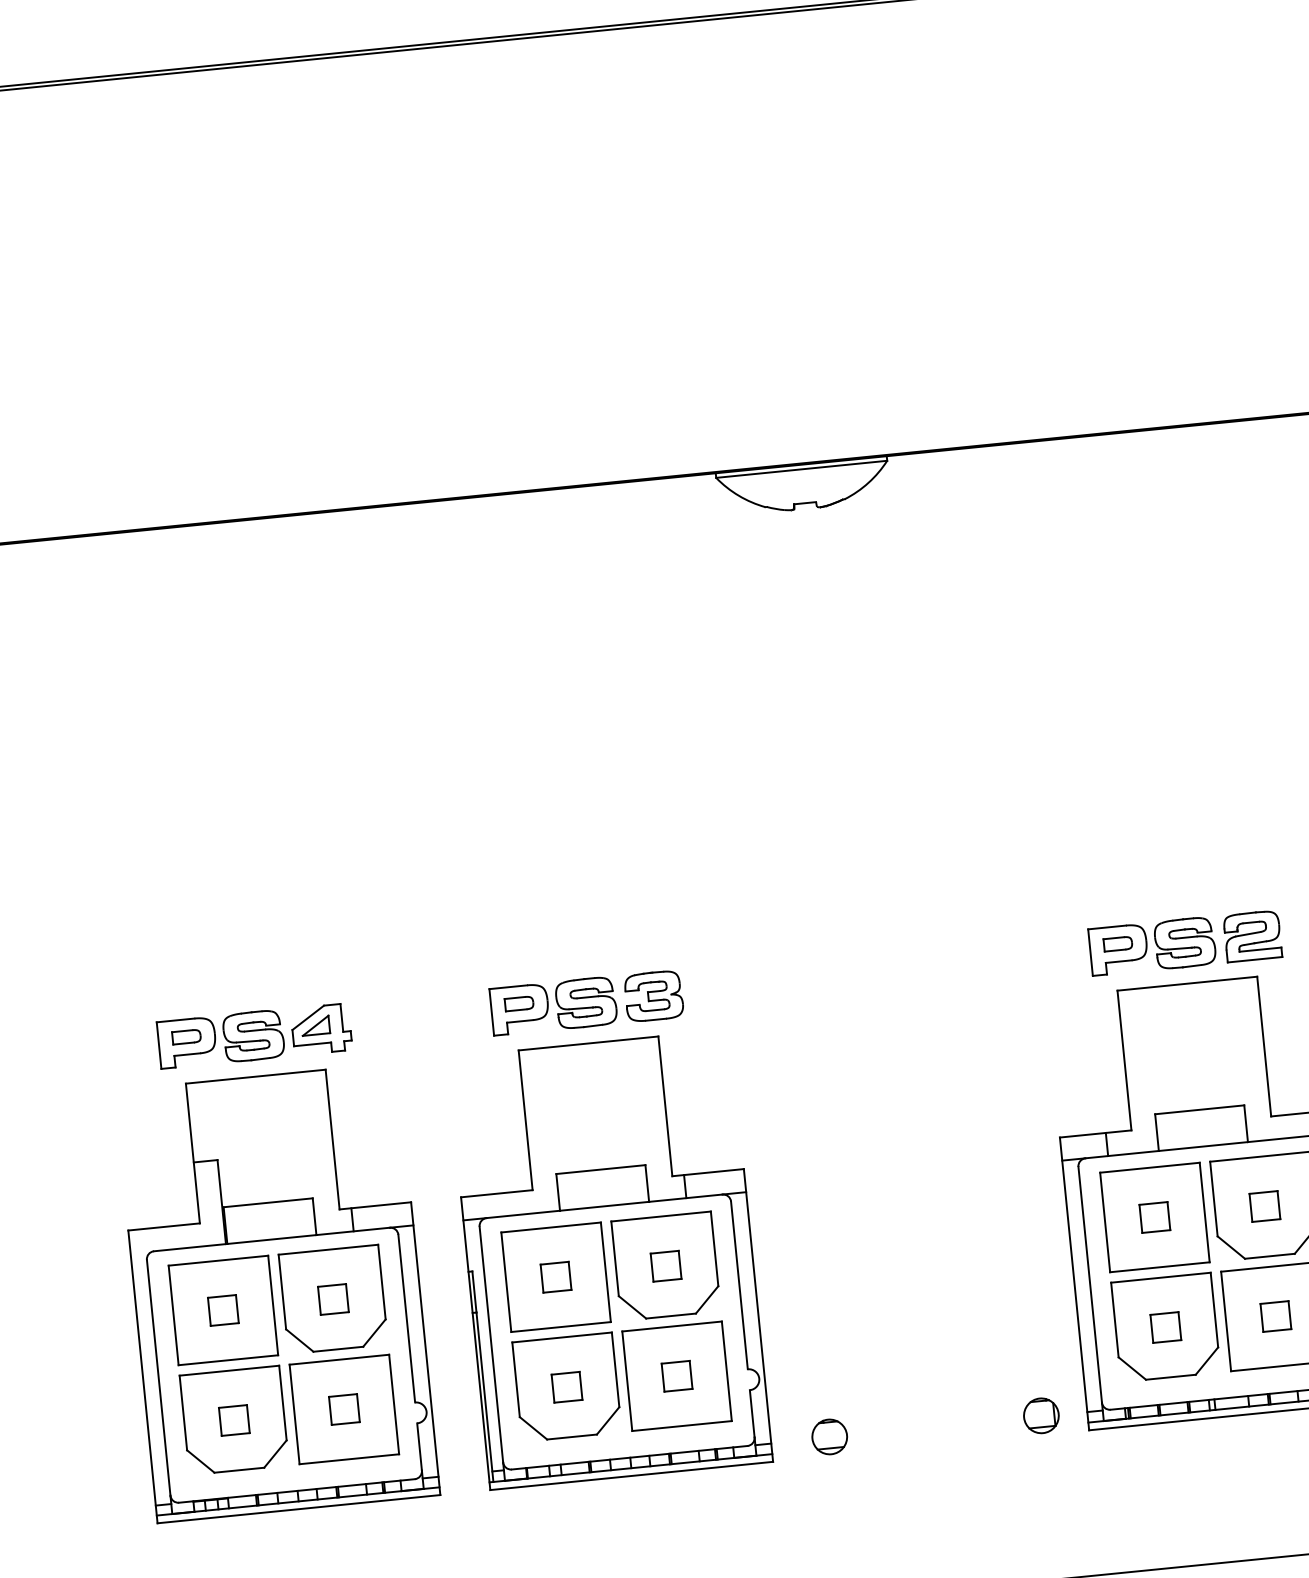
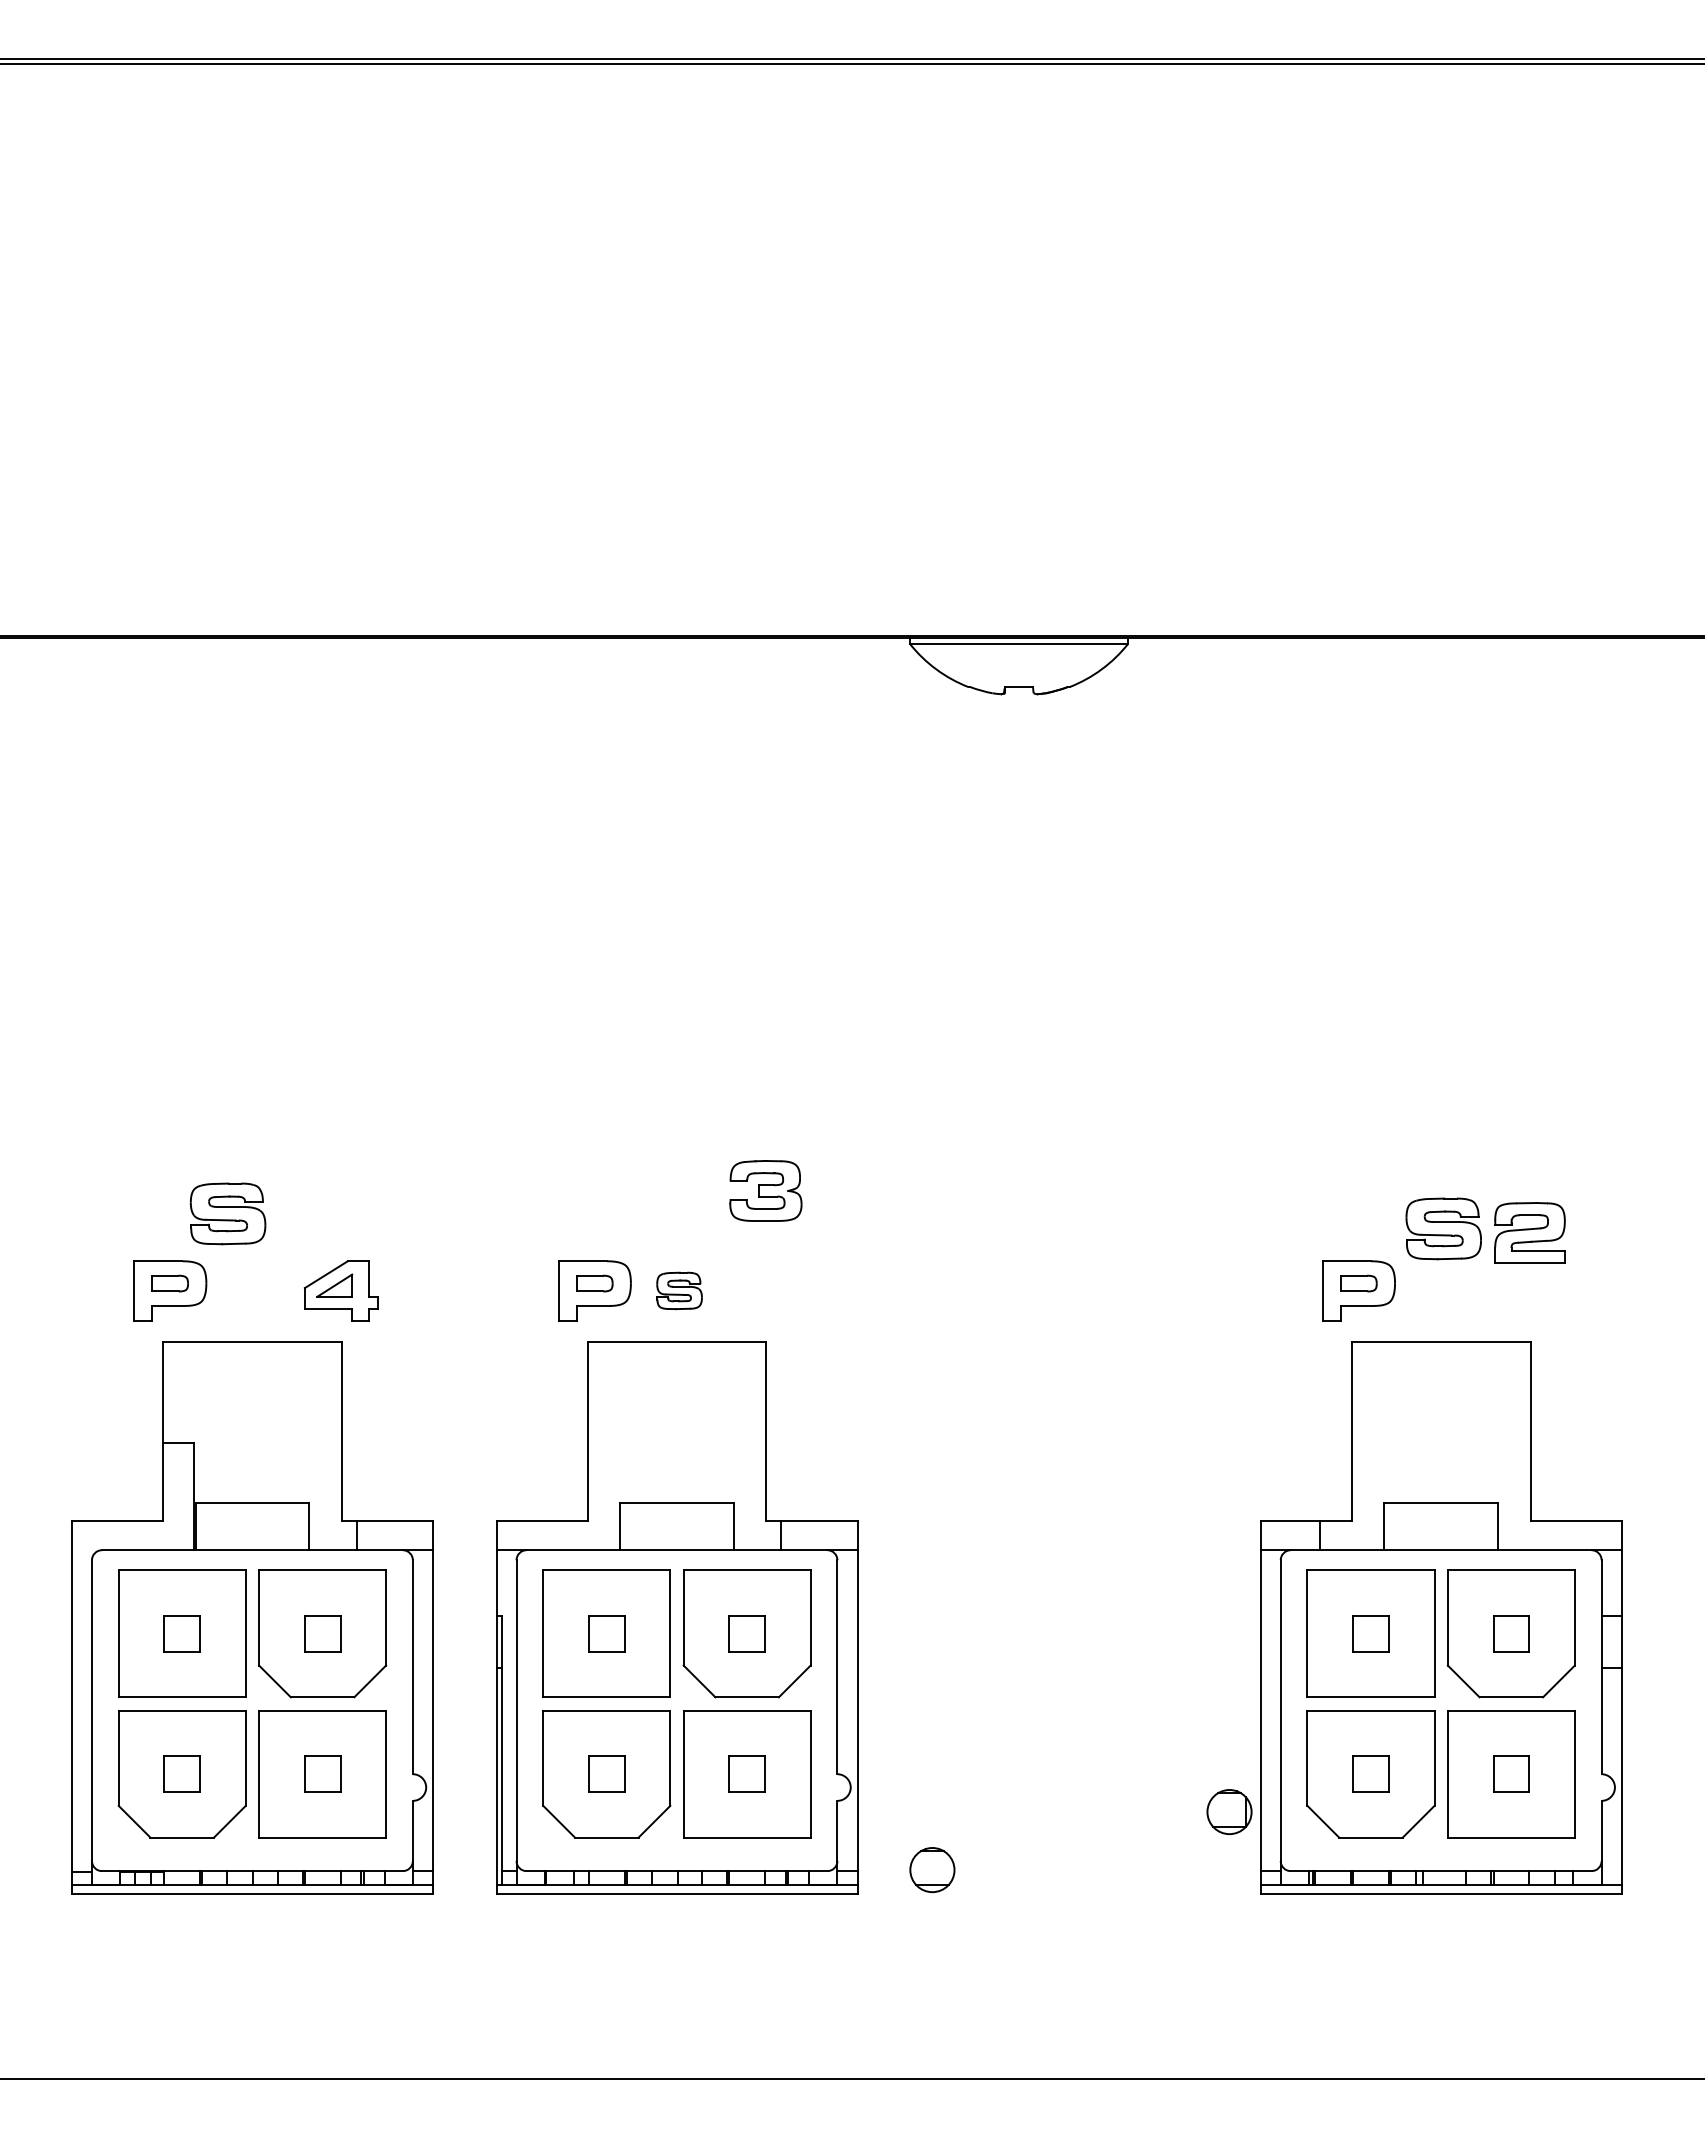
part: (1252, 936) -> (1529, 1232), moved
part: (1184, 942) -> (1443, 1228), moved
part: (653, 995) -> (765, 1190), moved
part: (586, 1002) -> (679, 1290), size x0.6
part: (253, 1035) -> (227, 1213), moved
part: (1041, 1415) -> (1229, 1811), moved

